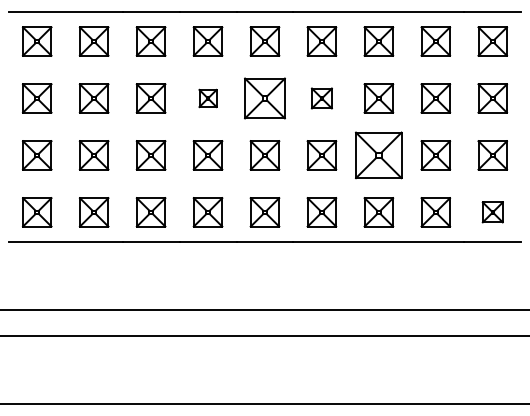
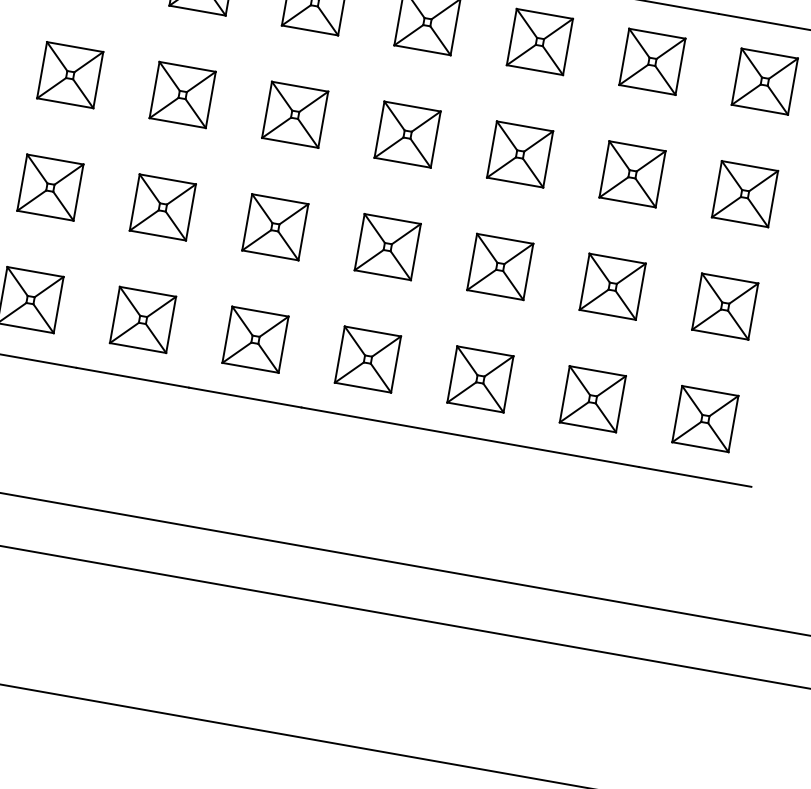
part: (207, 98) -> (181, 94), size x1.67
part: (264, 98) -> (294, 114), size x0.71
part: (321, 98) -> (406, 134), size x1.43
part: (378, 155) -> (499, 266), size x0.62
part: (492, 212) -> (704, 419), size x1.43

